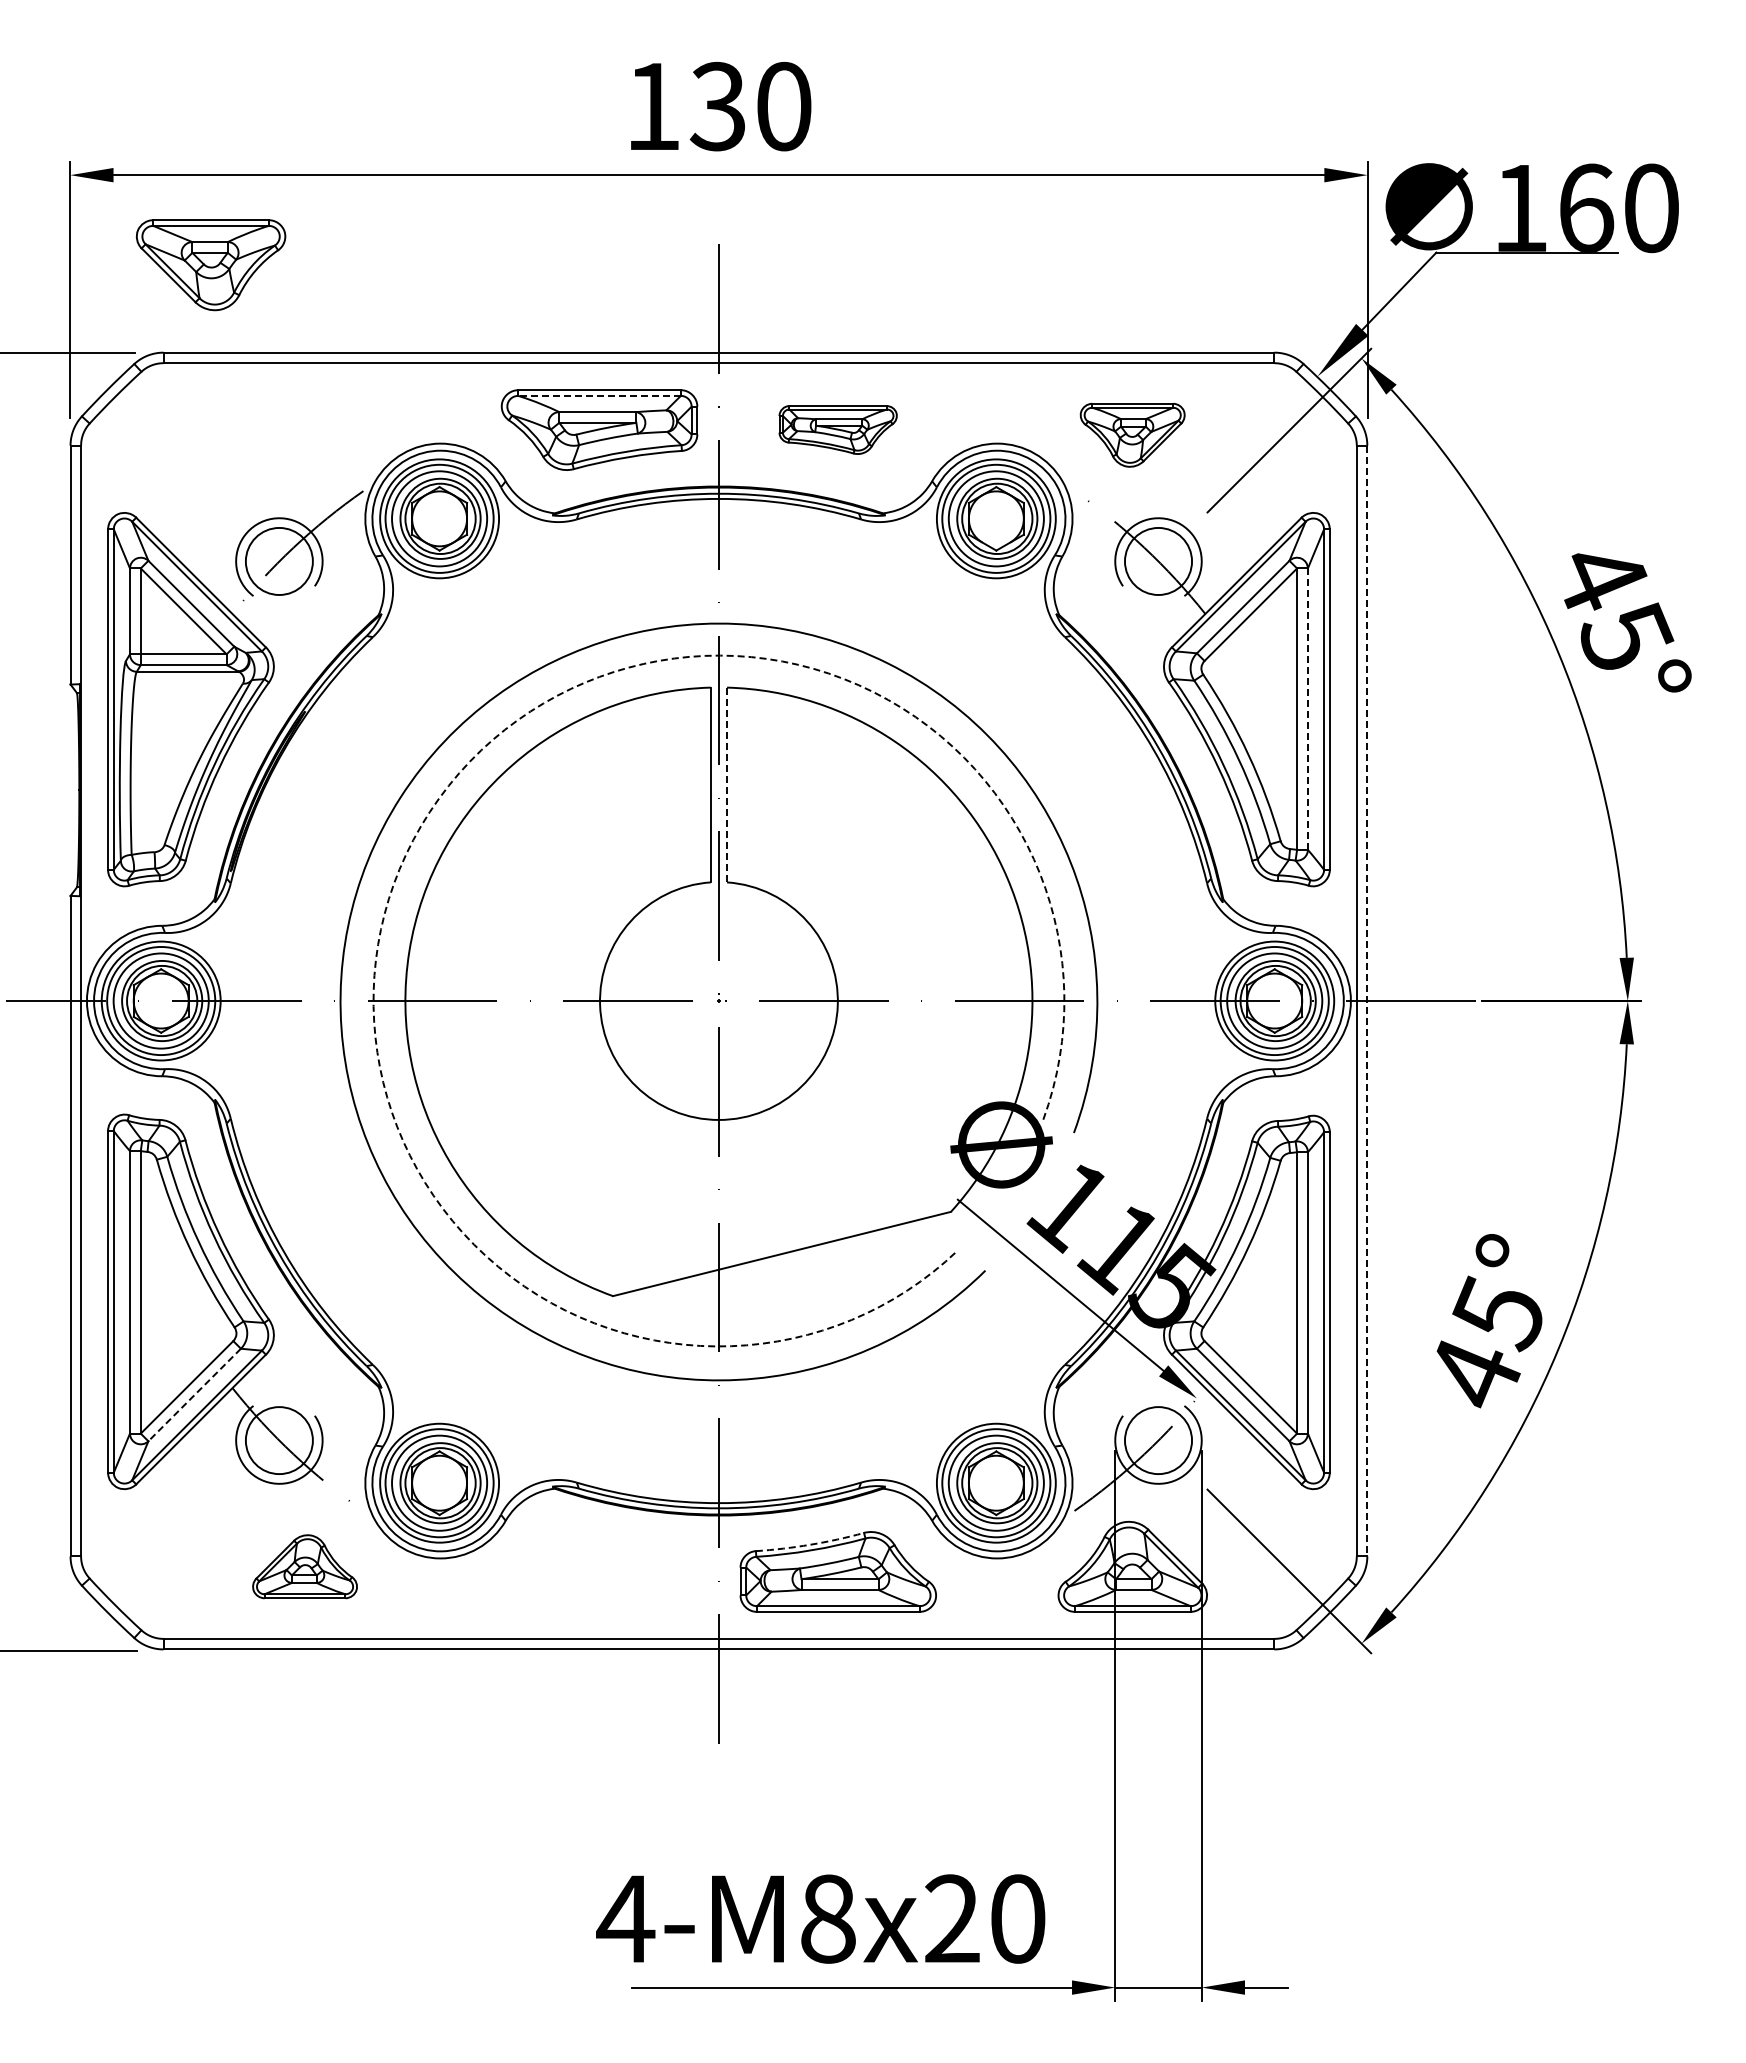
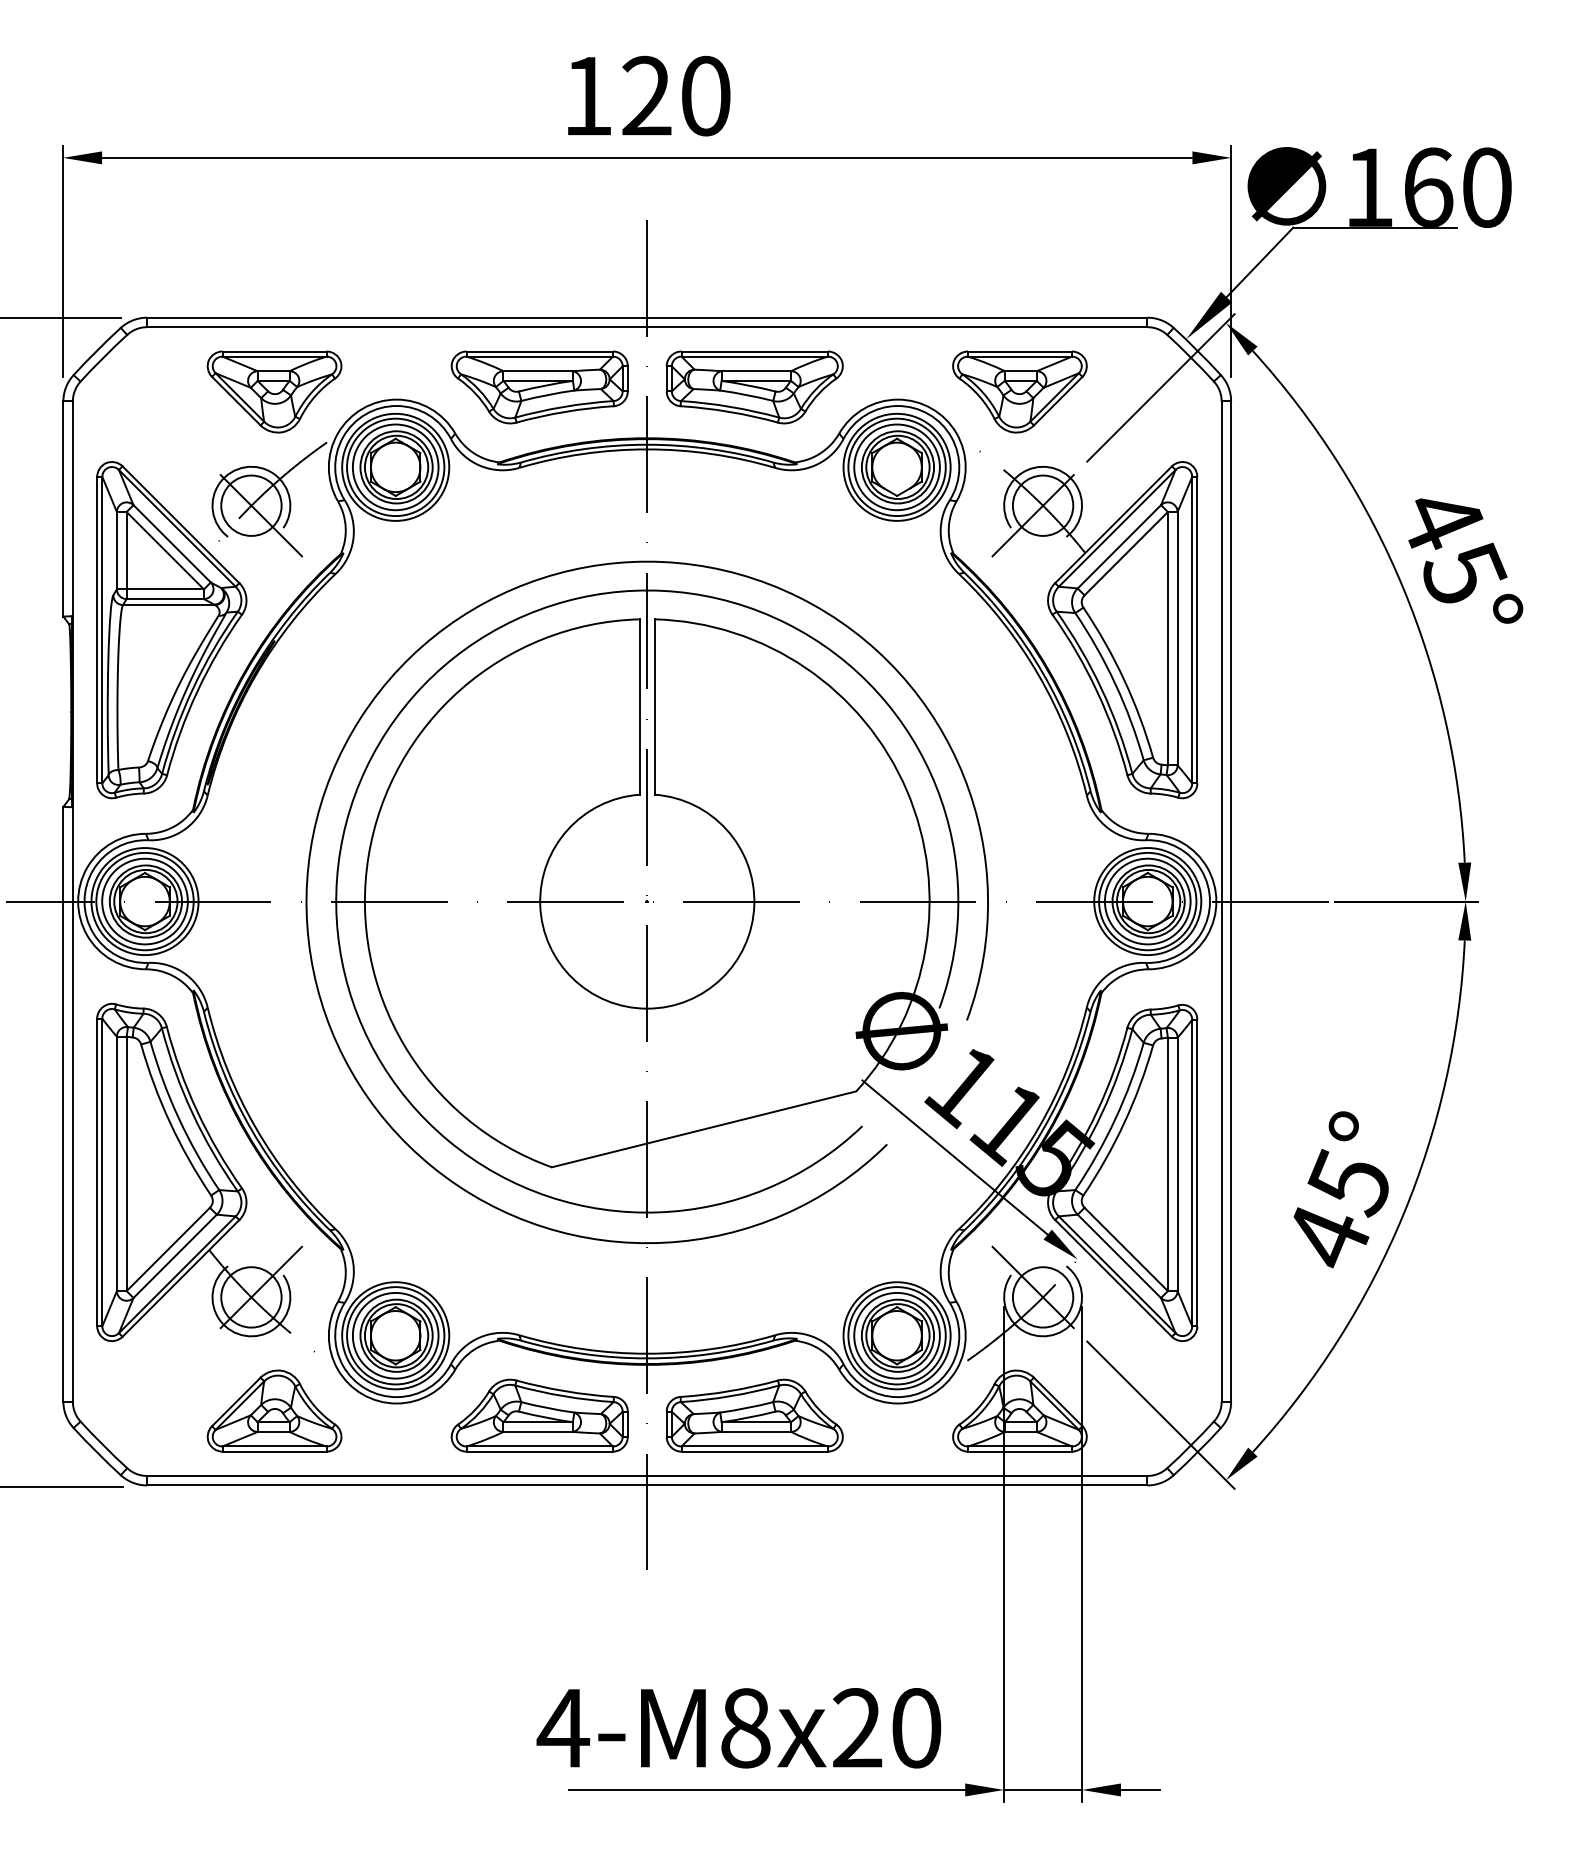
text: (717, 106) -> (645, 96), 130 -> 120
part: (210, 265) -> (274, 392), moved
line: (599, 395) -> (539, 356), dashed -> solid
part: (837, 429) -> (754, 386), size x1.67
part: (1132, 435) -> (1019, 392), size x1.43
line: (285, 567) -> (256, 511), added
line: (1151, 567) -> (1036, 511), added
line: (1307, 709) -> (1177, 639), dashed -> solid
line: (727, 784) -> (654, 706), dashed -> solid
arc: (429, 812) -> (386, 731), dashed -> solid
line: (1367, 1001) -> (1231, 901), dashed -> solid
line: (194, 1395) -> (175, 1256), dashed -> solid
line: (285, 1433) -> (256, 1291), added
line: (1151, 1433) -> (1036, 1291), added
arc: (810, 1544) -> (729, 1390), dashed -> solid
part: (304, 1566) -> (274, 1410), size x1.43
part: (599, 1571) -> (539, 1415), added

